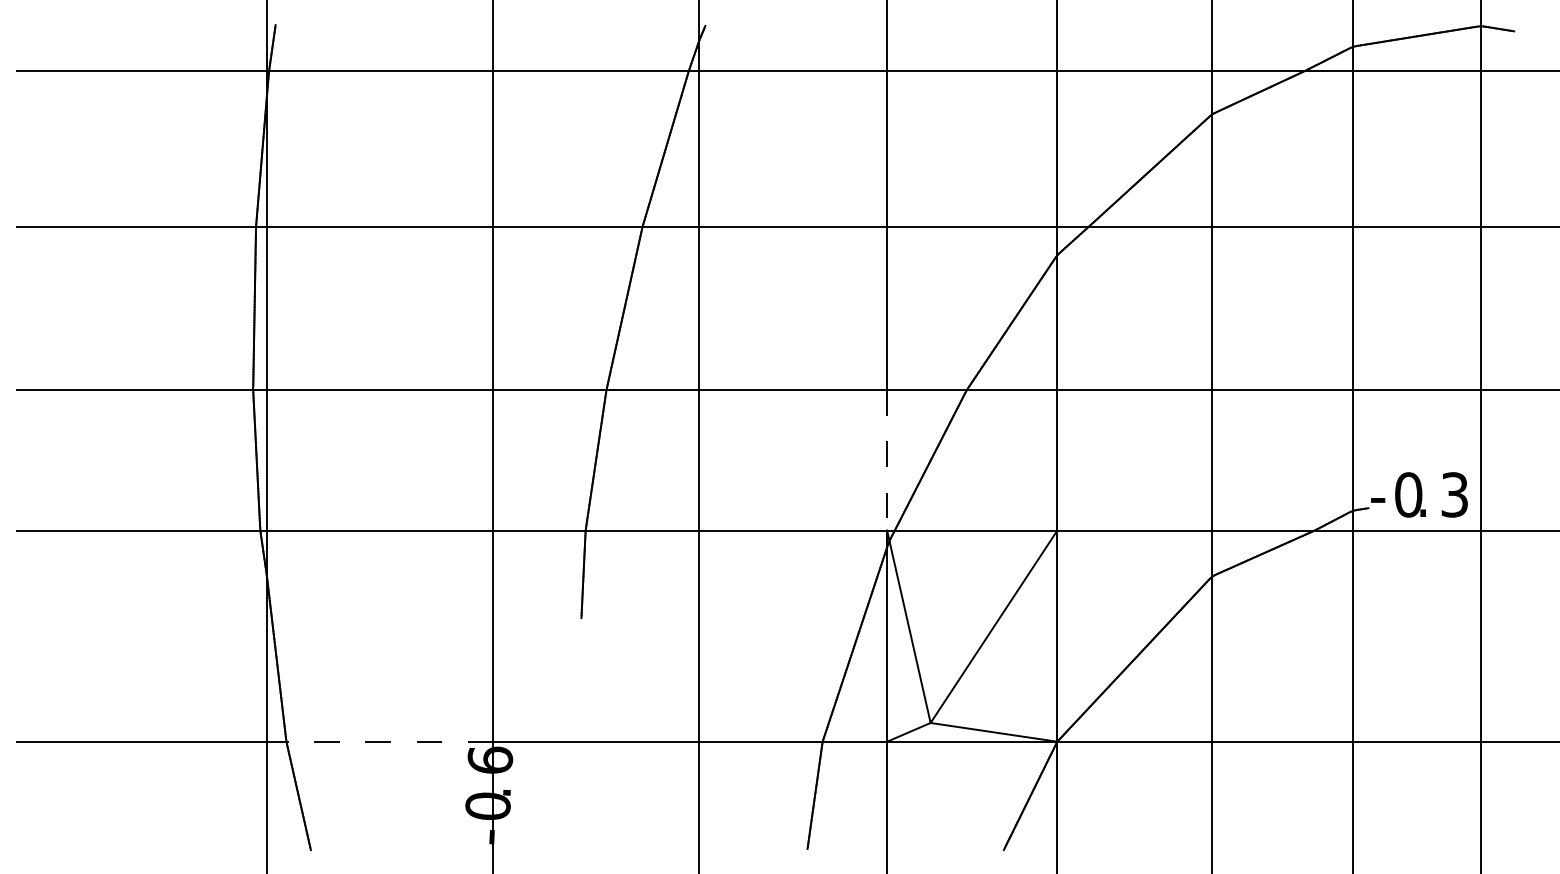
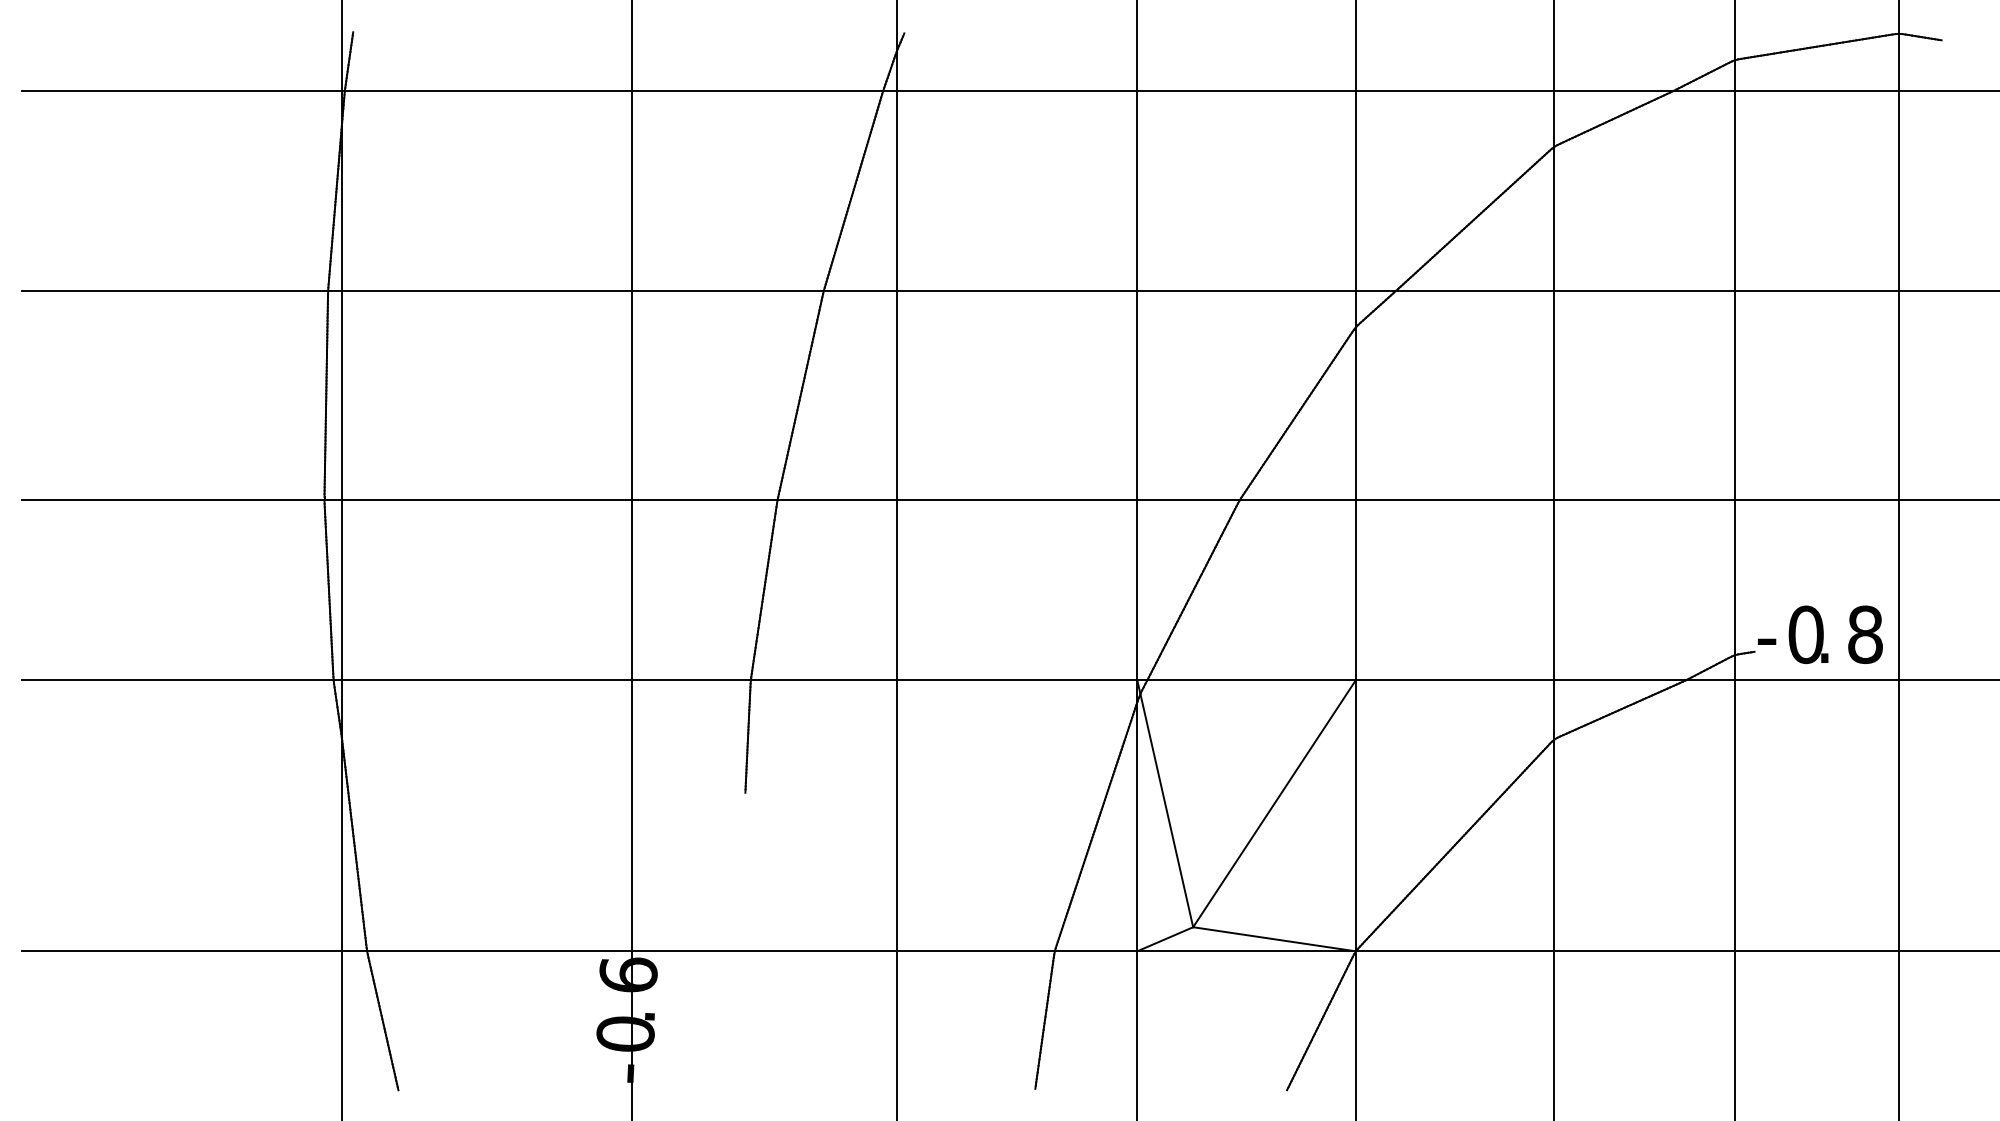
line: (887, 460) -> (1137, 590), dashed -> solid
text: (1454, 494) -> (1865, 634), 3 -> 8
line: (379, 741) -> (486, 951), dashed -> solid

